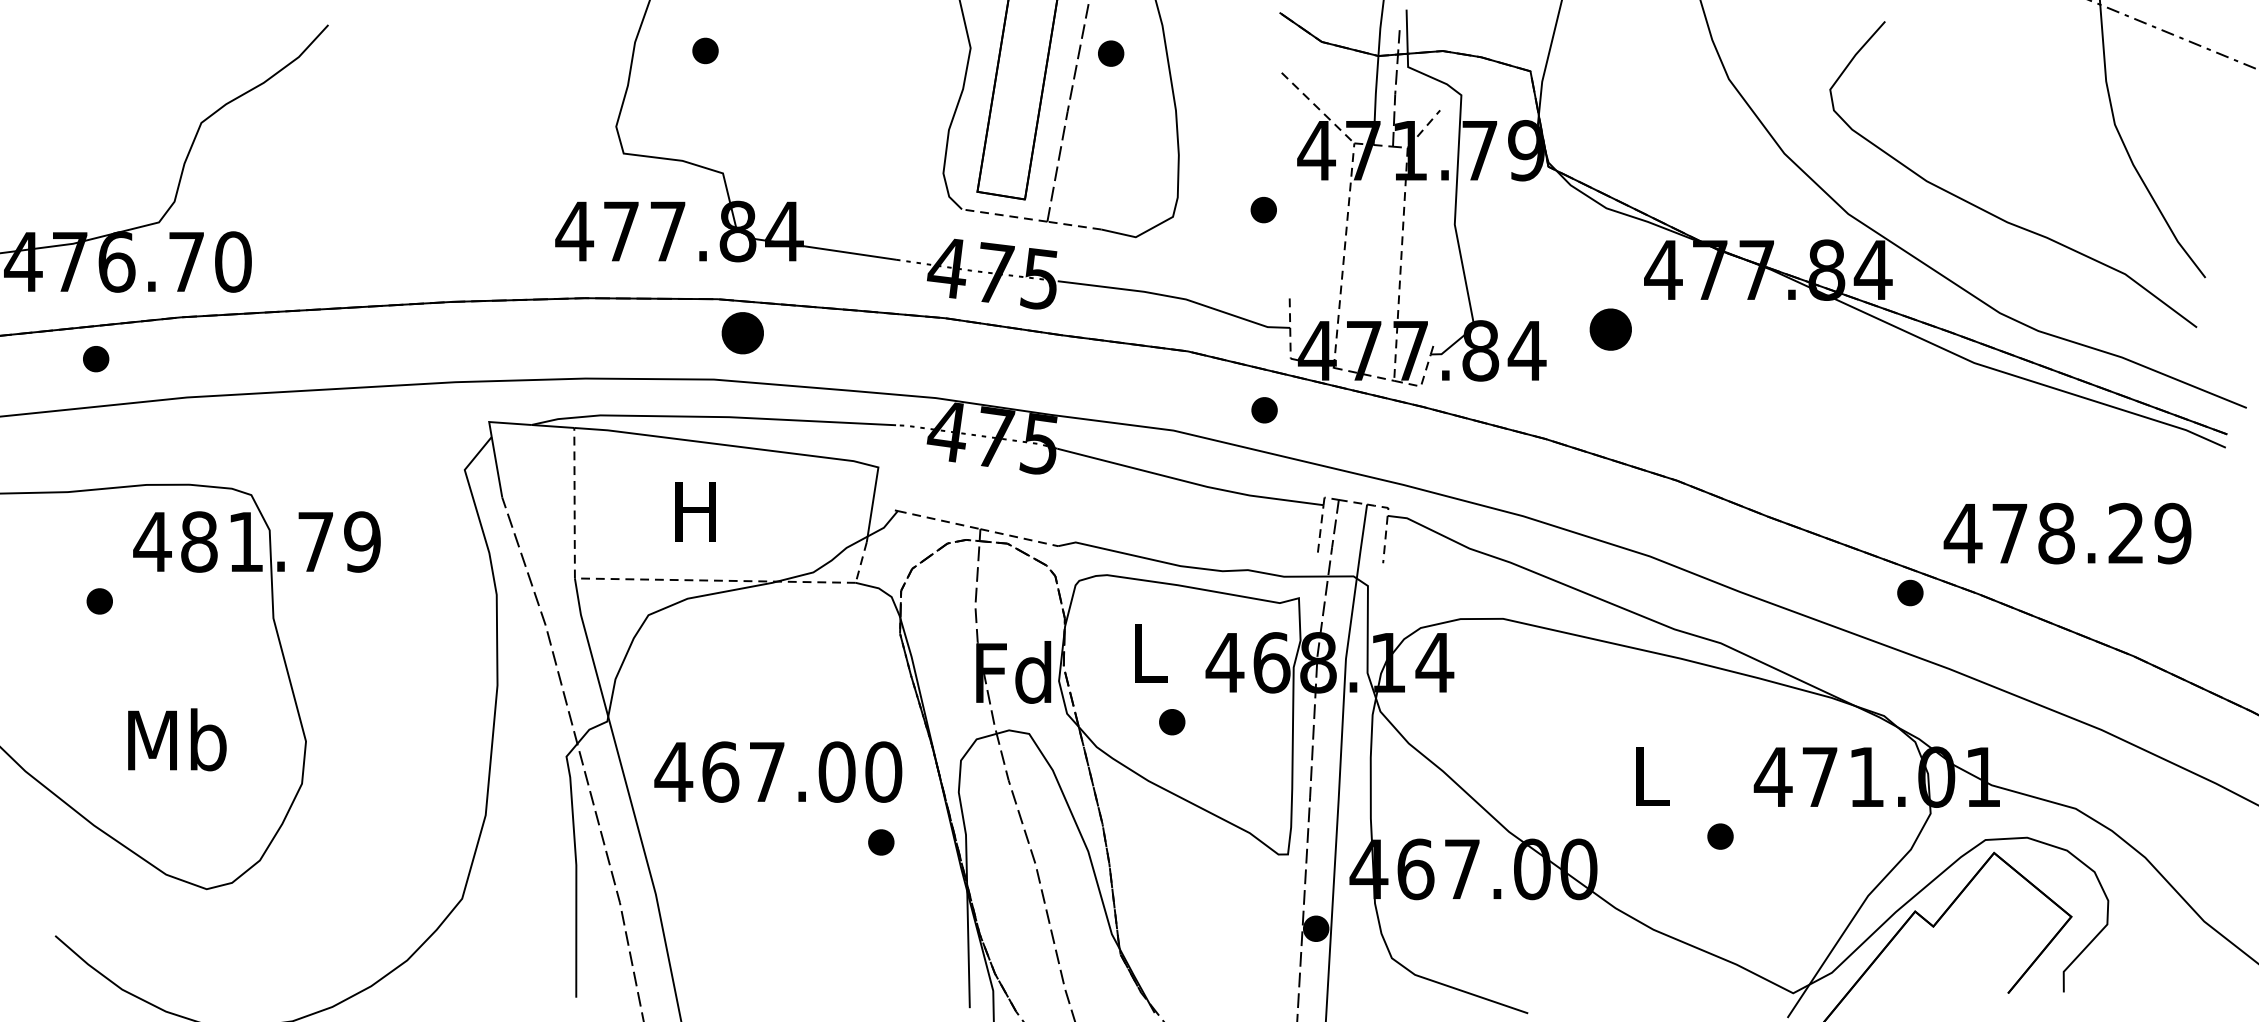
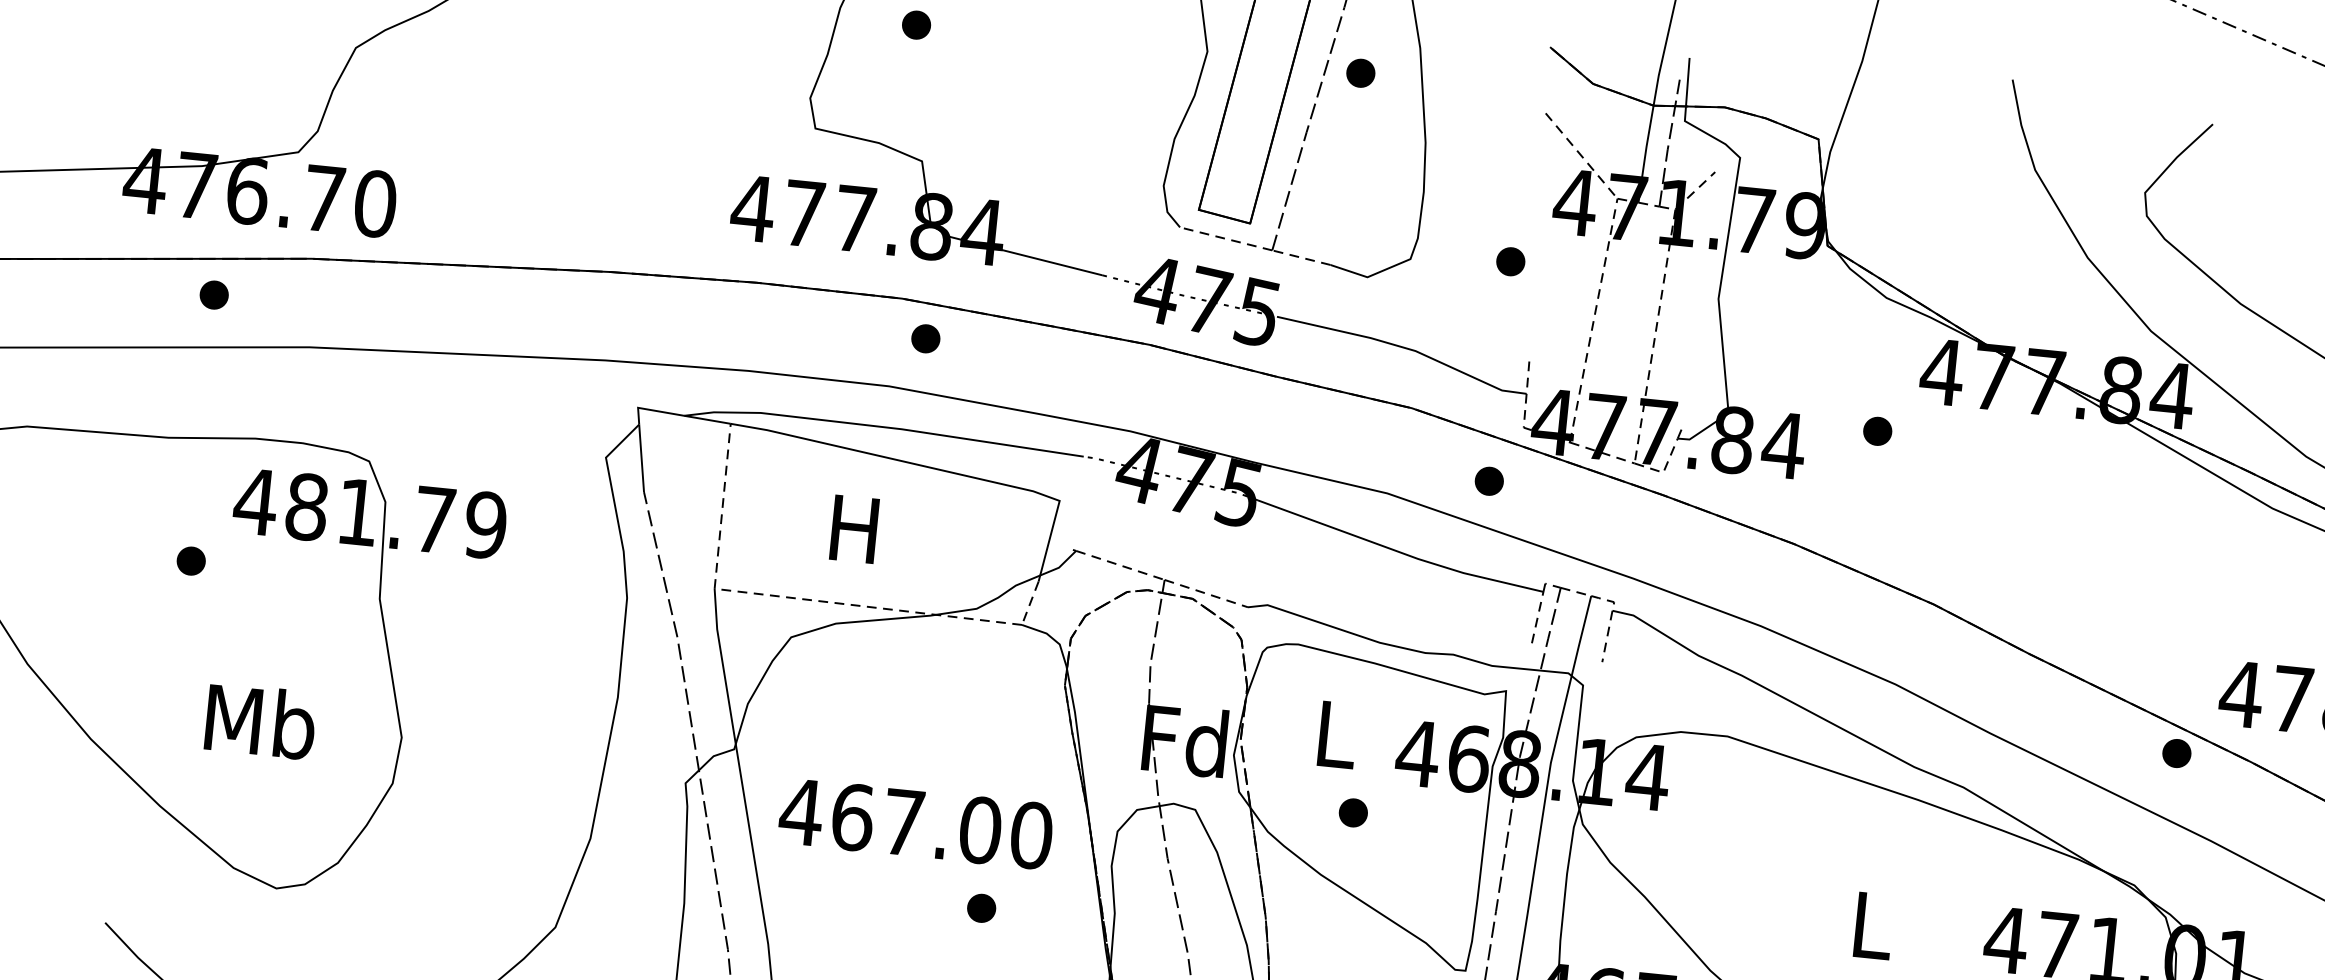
part: (1610, 329) -> (1877, 431), size x0.62
part: (742, 333) -> (925, 338), size x0.62
part: (881, 842) -> (981, 908), moved

